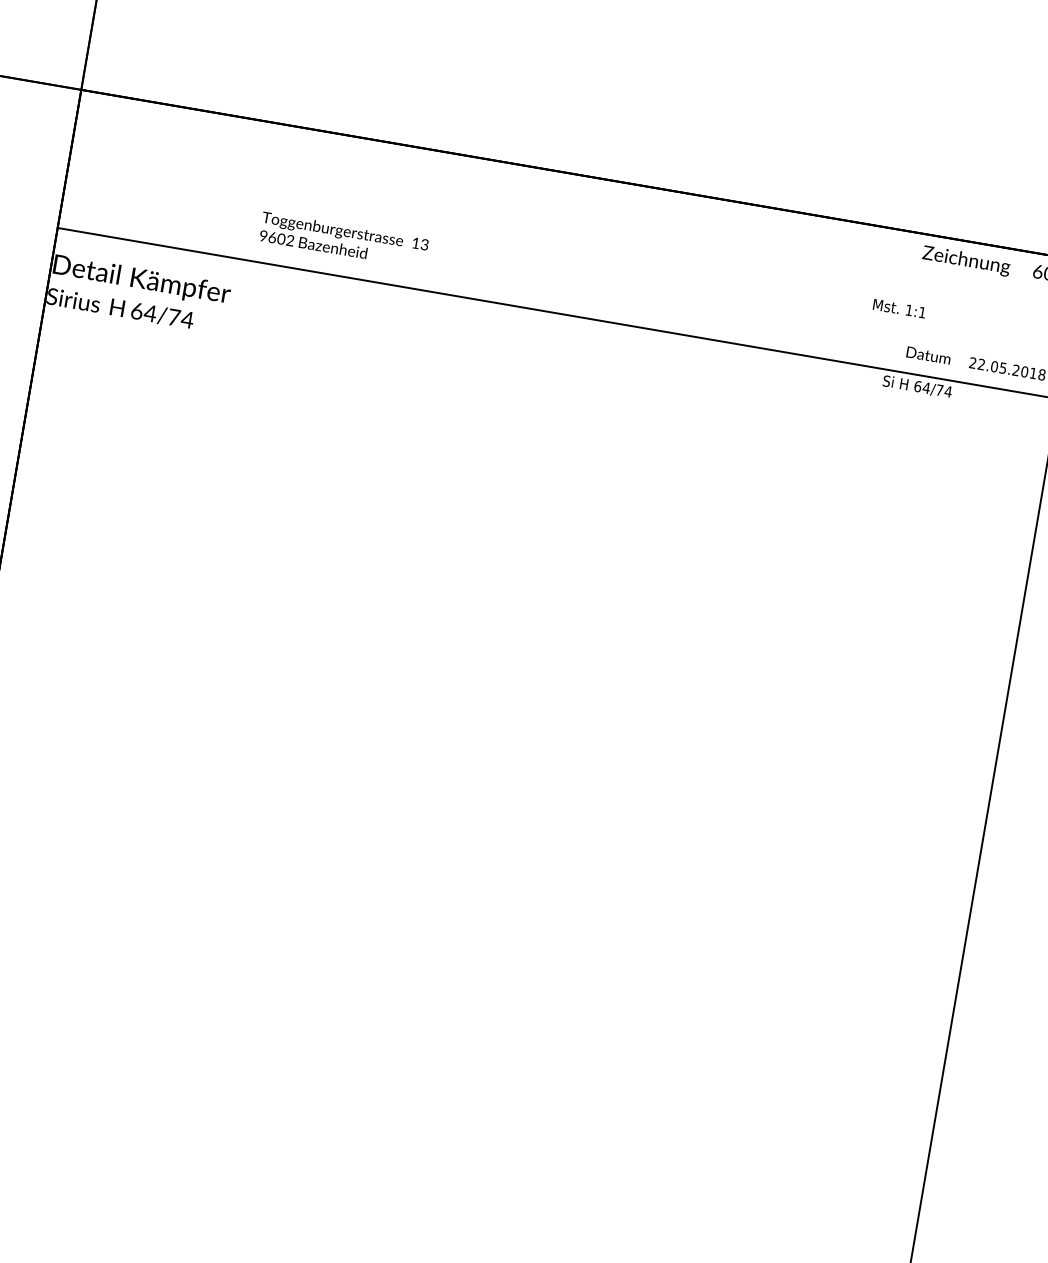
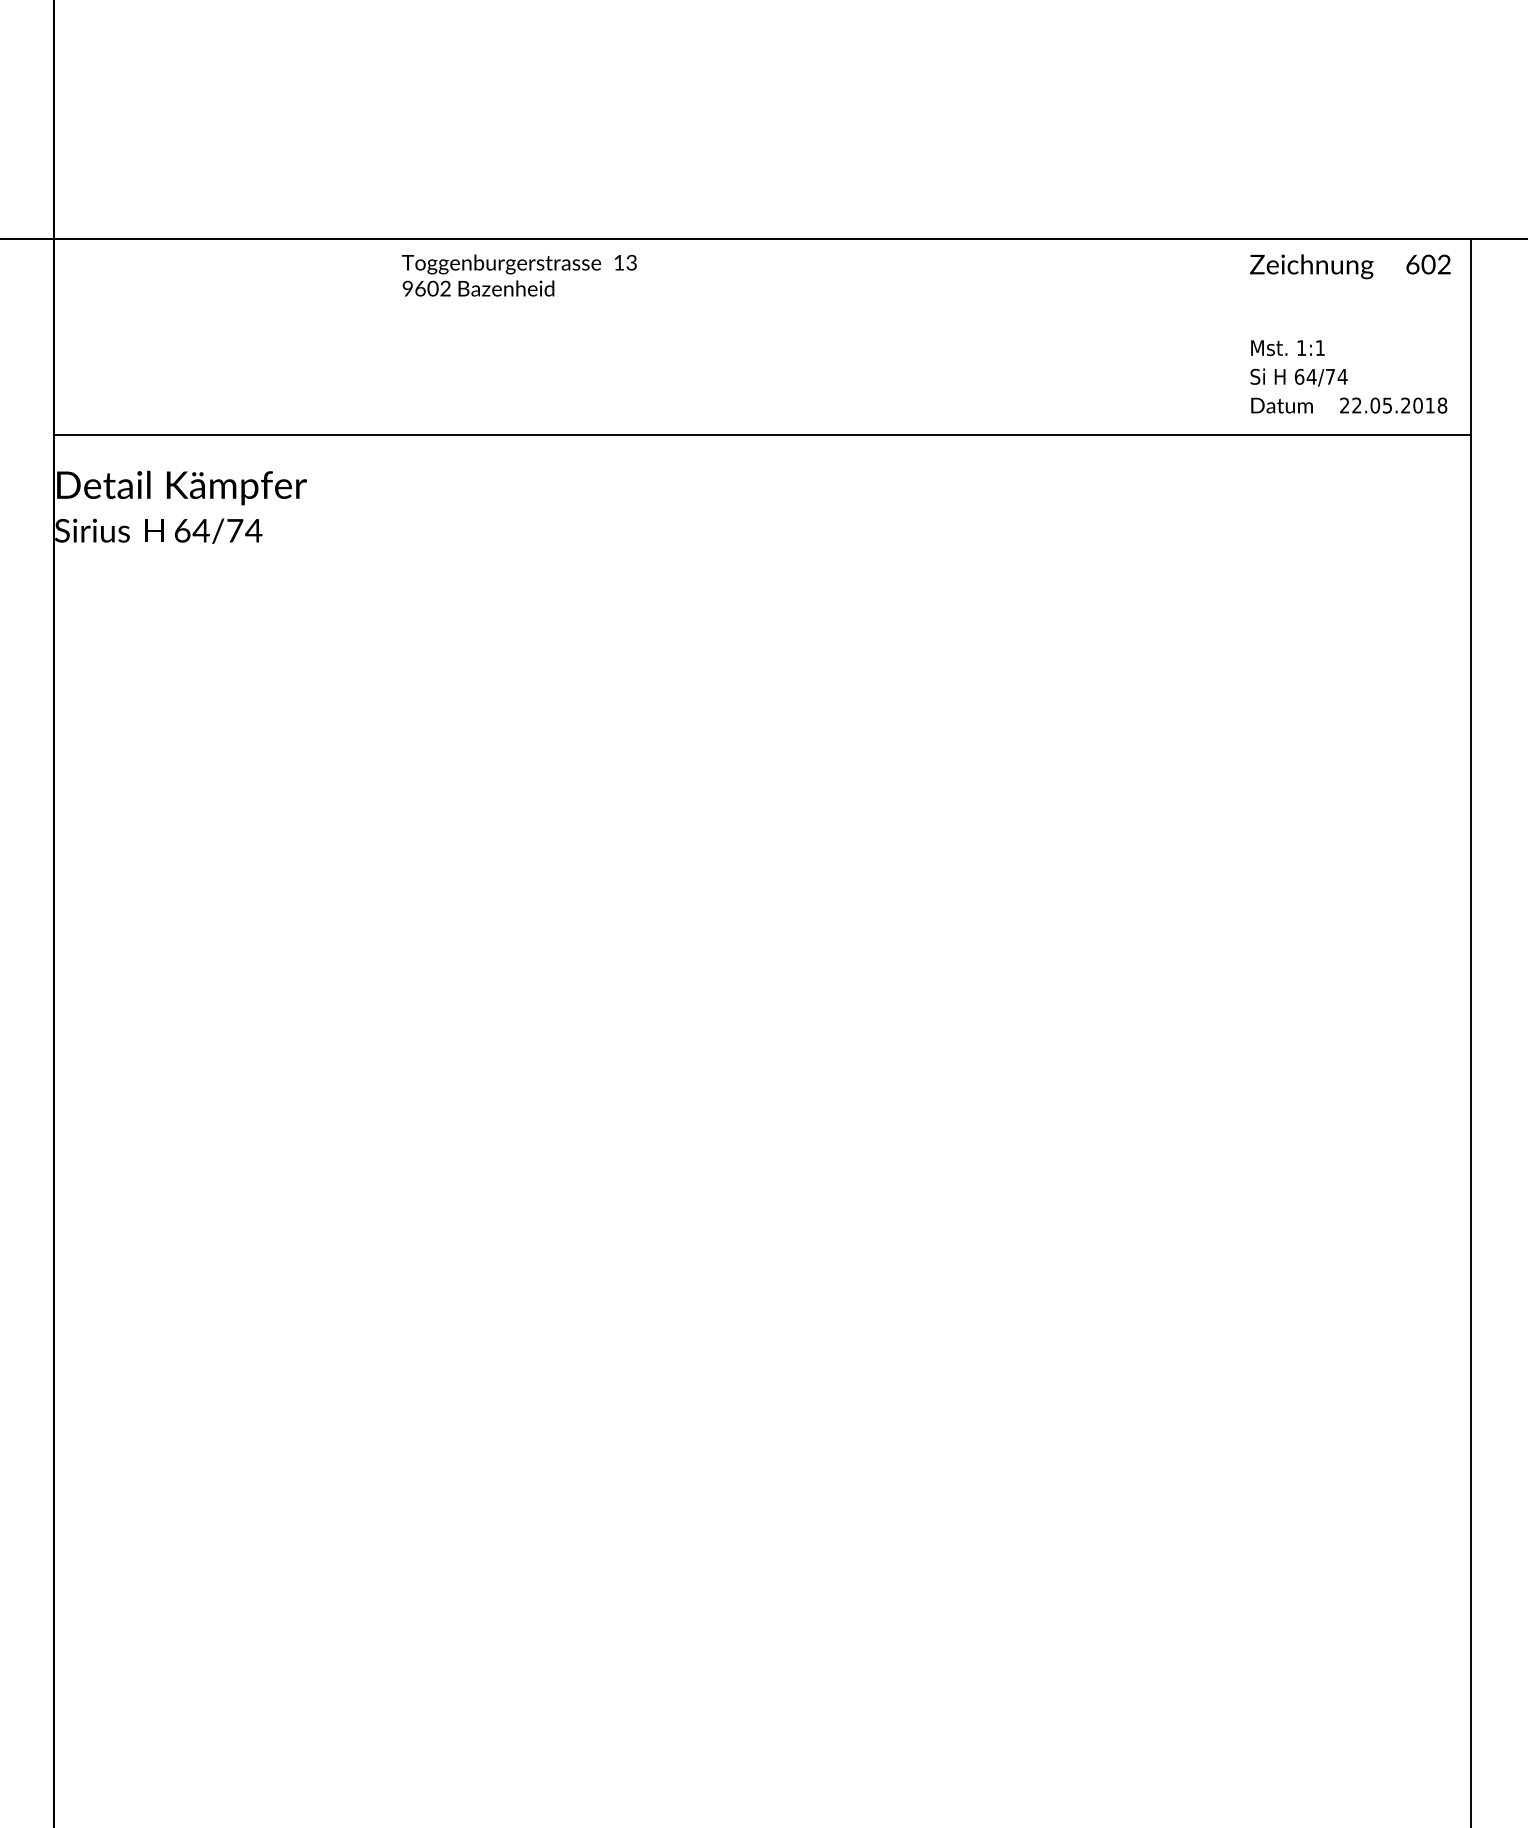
text: (344, 240) -> (519, 275), moved
text: (899, 308) -> (1287, 348), moved
text: (917, 386) -> (1298, 377), moved

